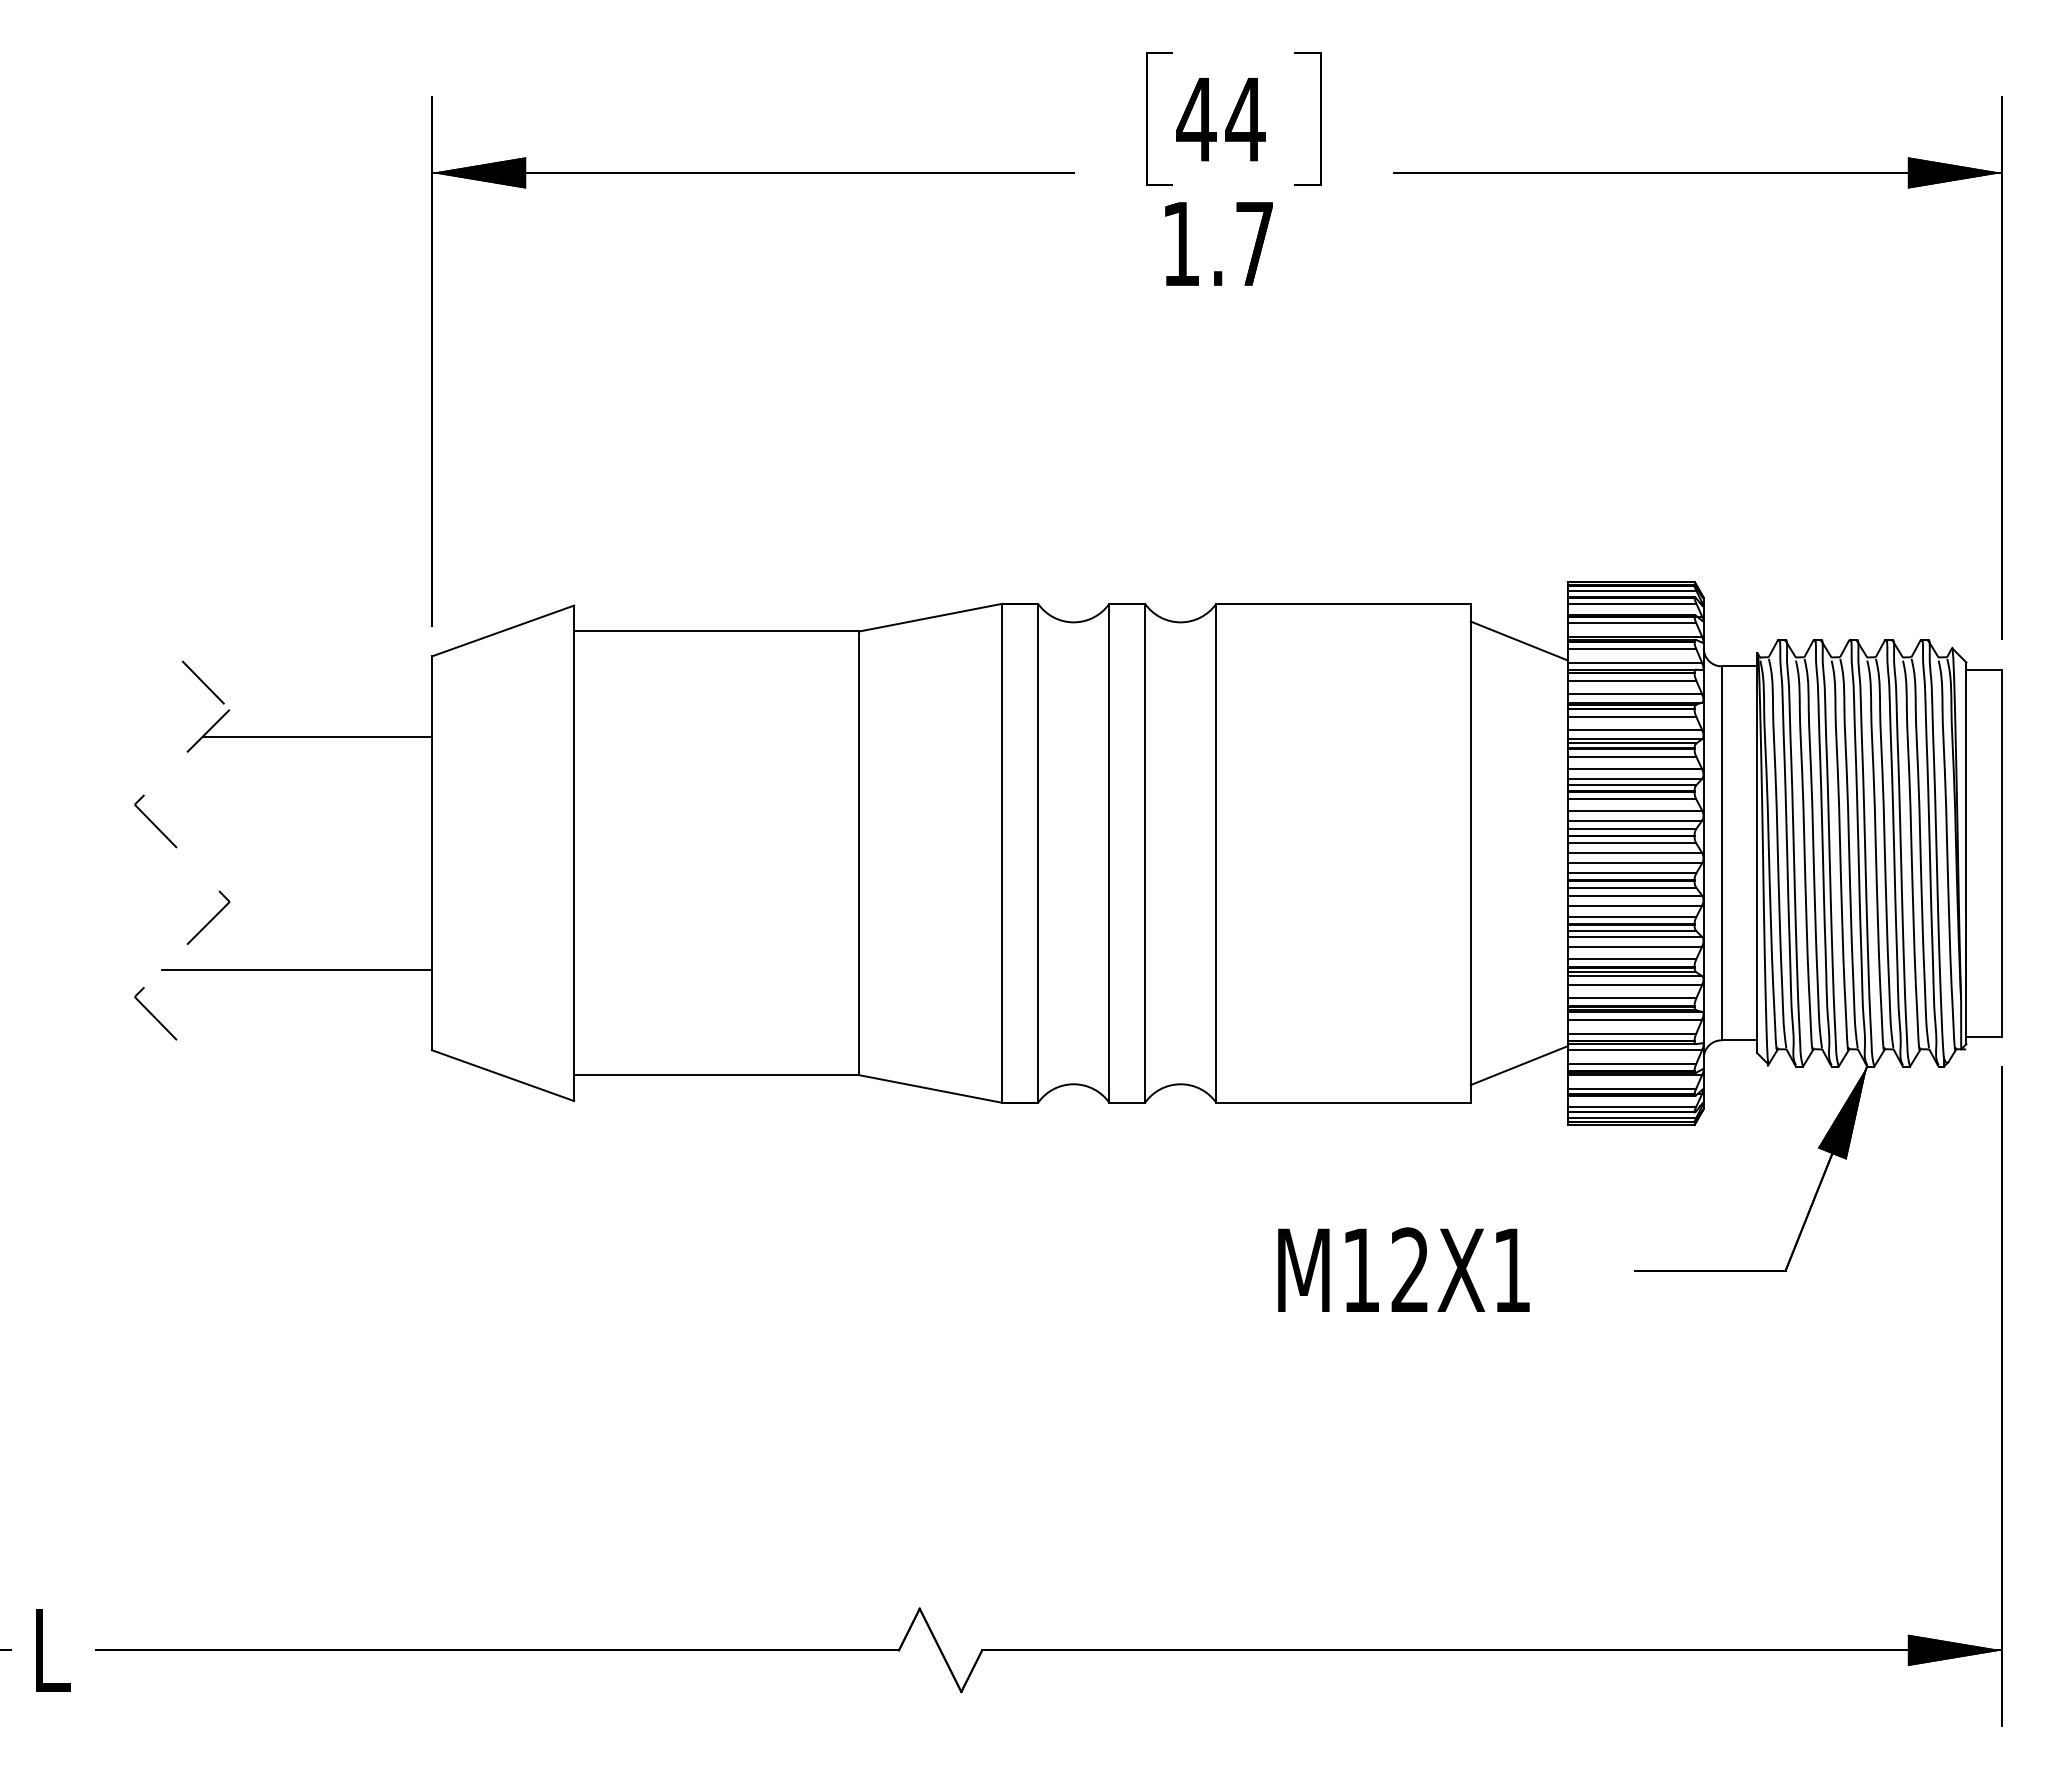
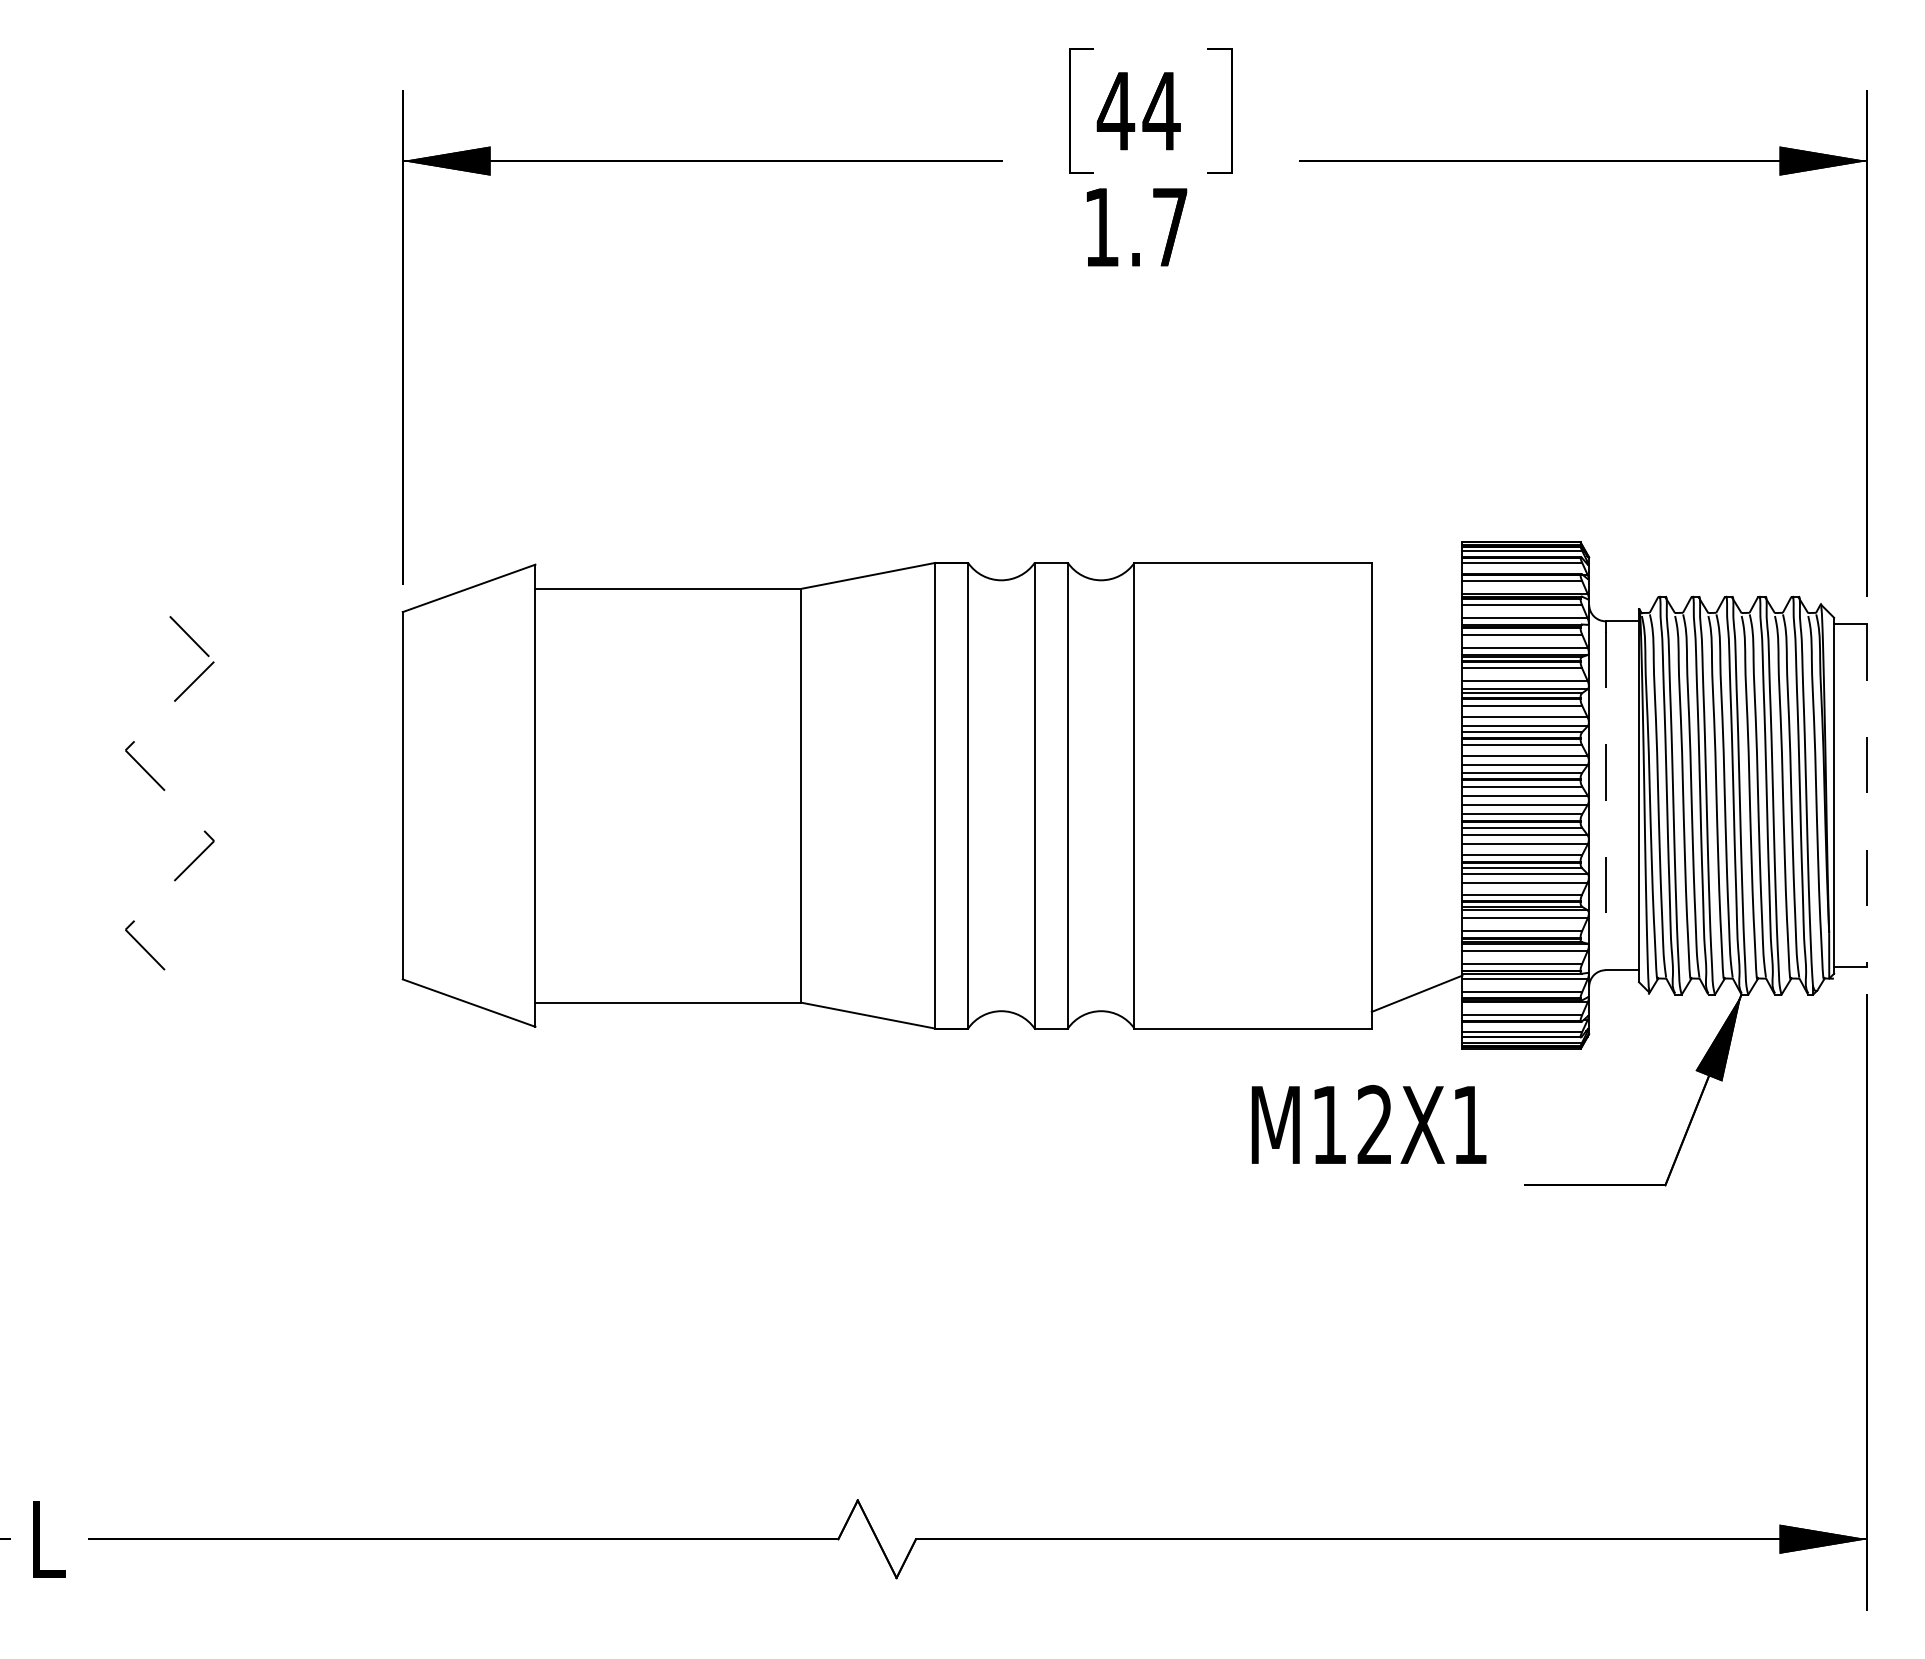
line: (1518, 640) -> (1416, 597), removed
line: (316, 736) -> (295, 686), removed
line: (2002, 853) -> (1867, 795), solid -> dashed
line: (1721, 859) -> (1605, 801), solid -> dashed
line: (296, 970) -> (276, 905), removed
text: (1403, 1269) -> (1368, 1124), moved

